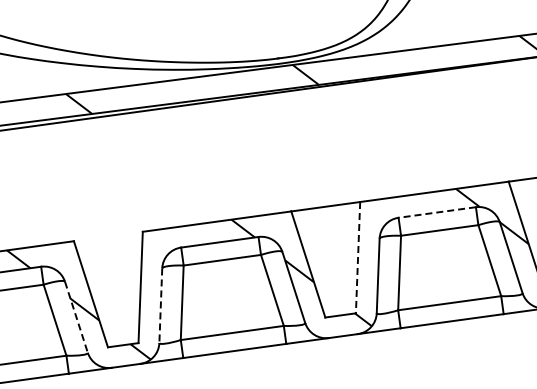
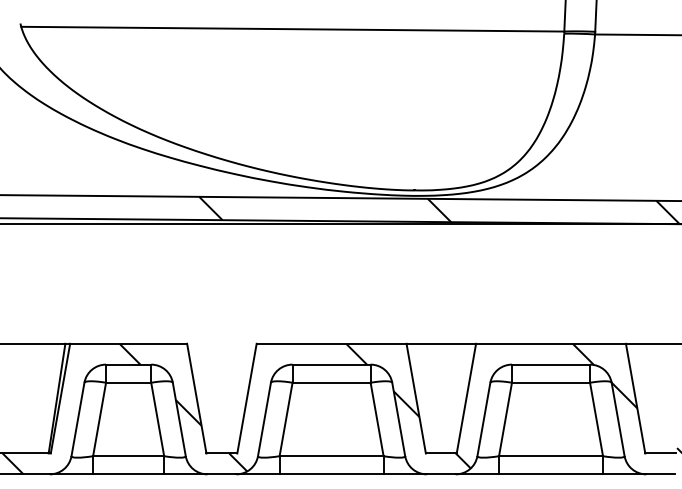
line: (436, 212) -> (550, 364), dashed -> solid
line: (358, 257) -> (466, 398), dashed -> solid
line: (160, 305) -> (264, 419), dashed -> solid
line: (76, 317) -> (179, 419), dashed -> solid

